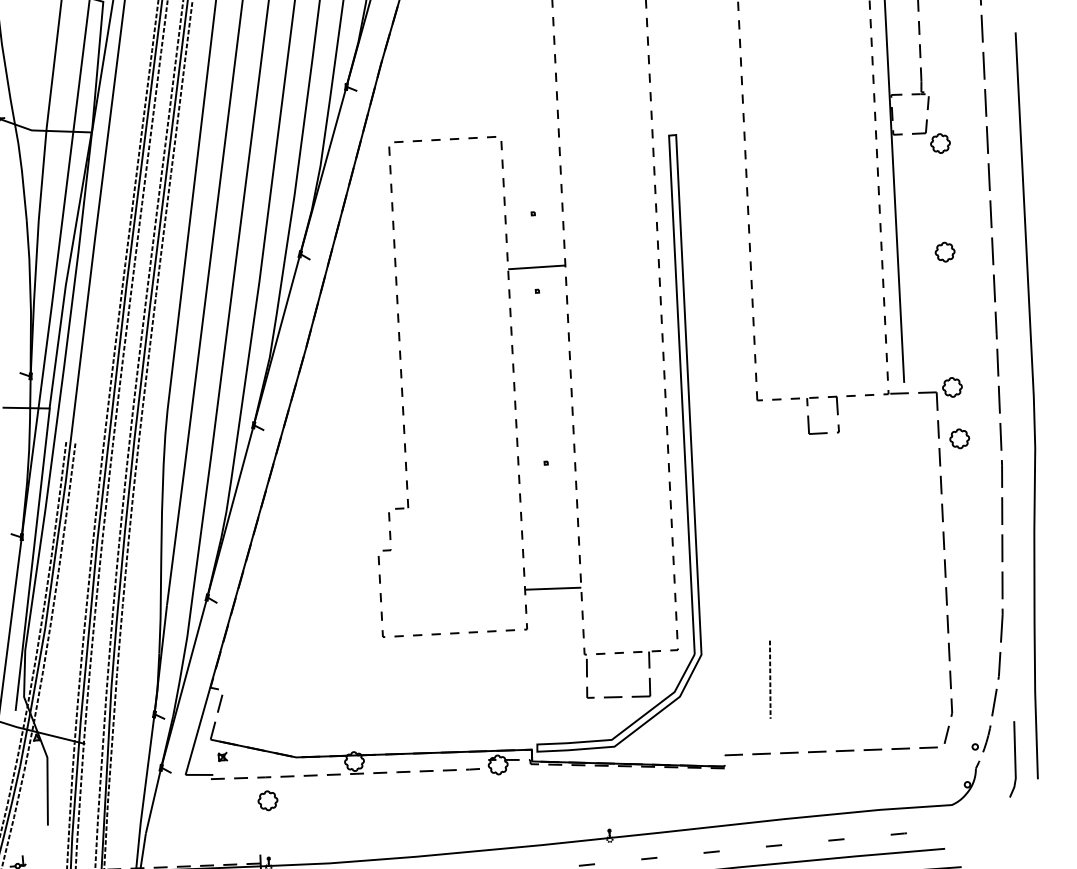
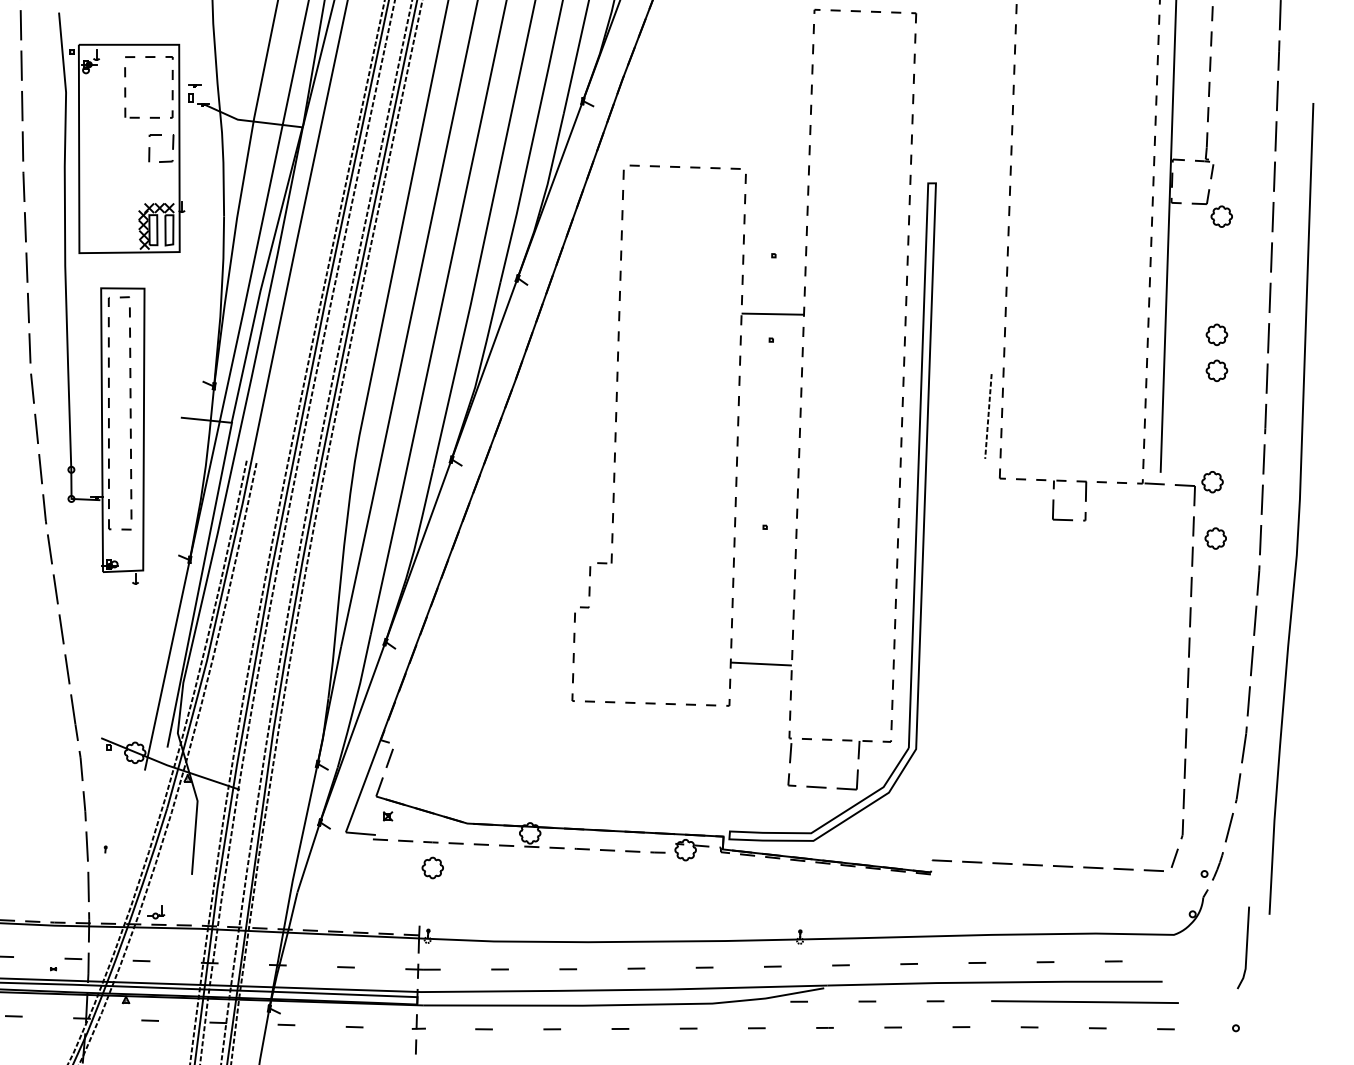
part: (947, 284) -> (1216, 370), added
line: (770, 679) -> (988, 416), moved
line: (1014, 759) -> (1245, 948), moved

